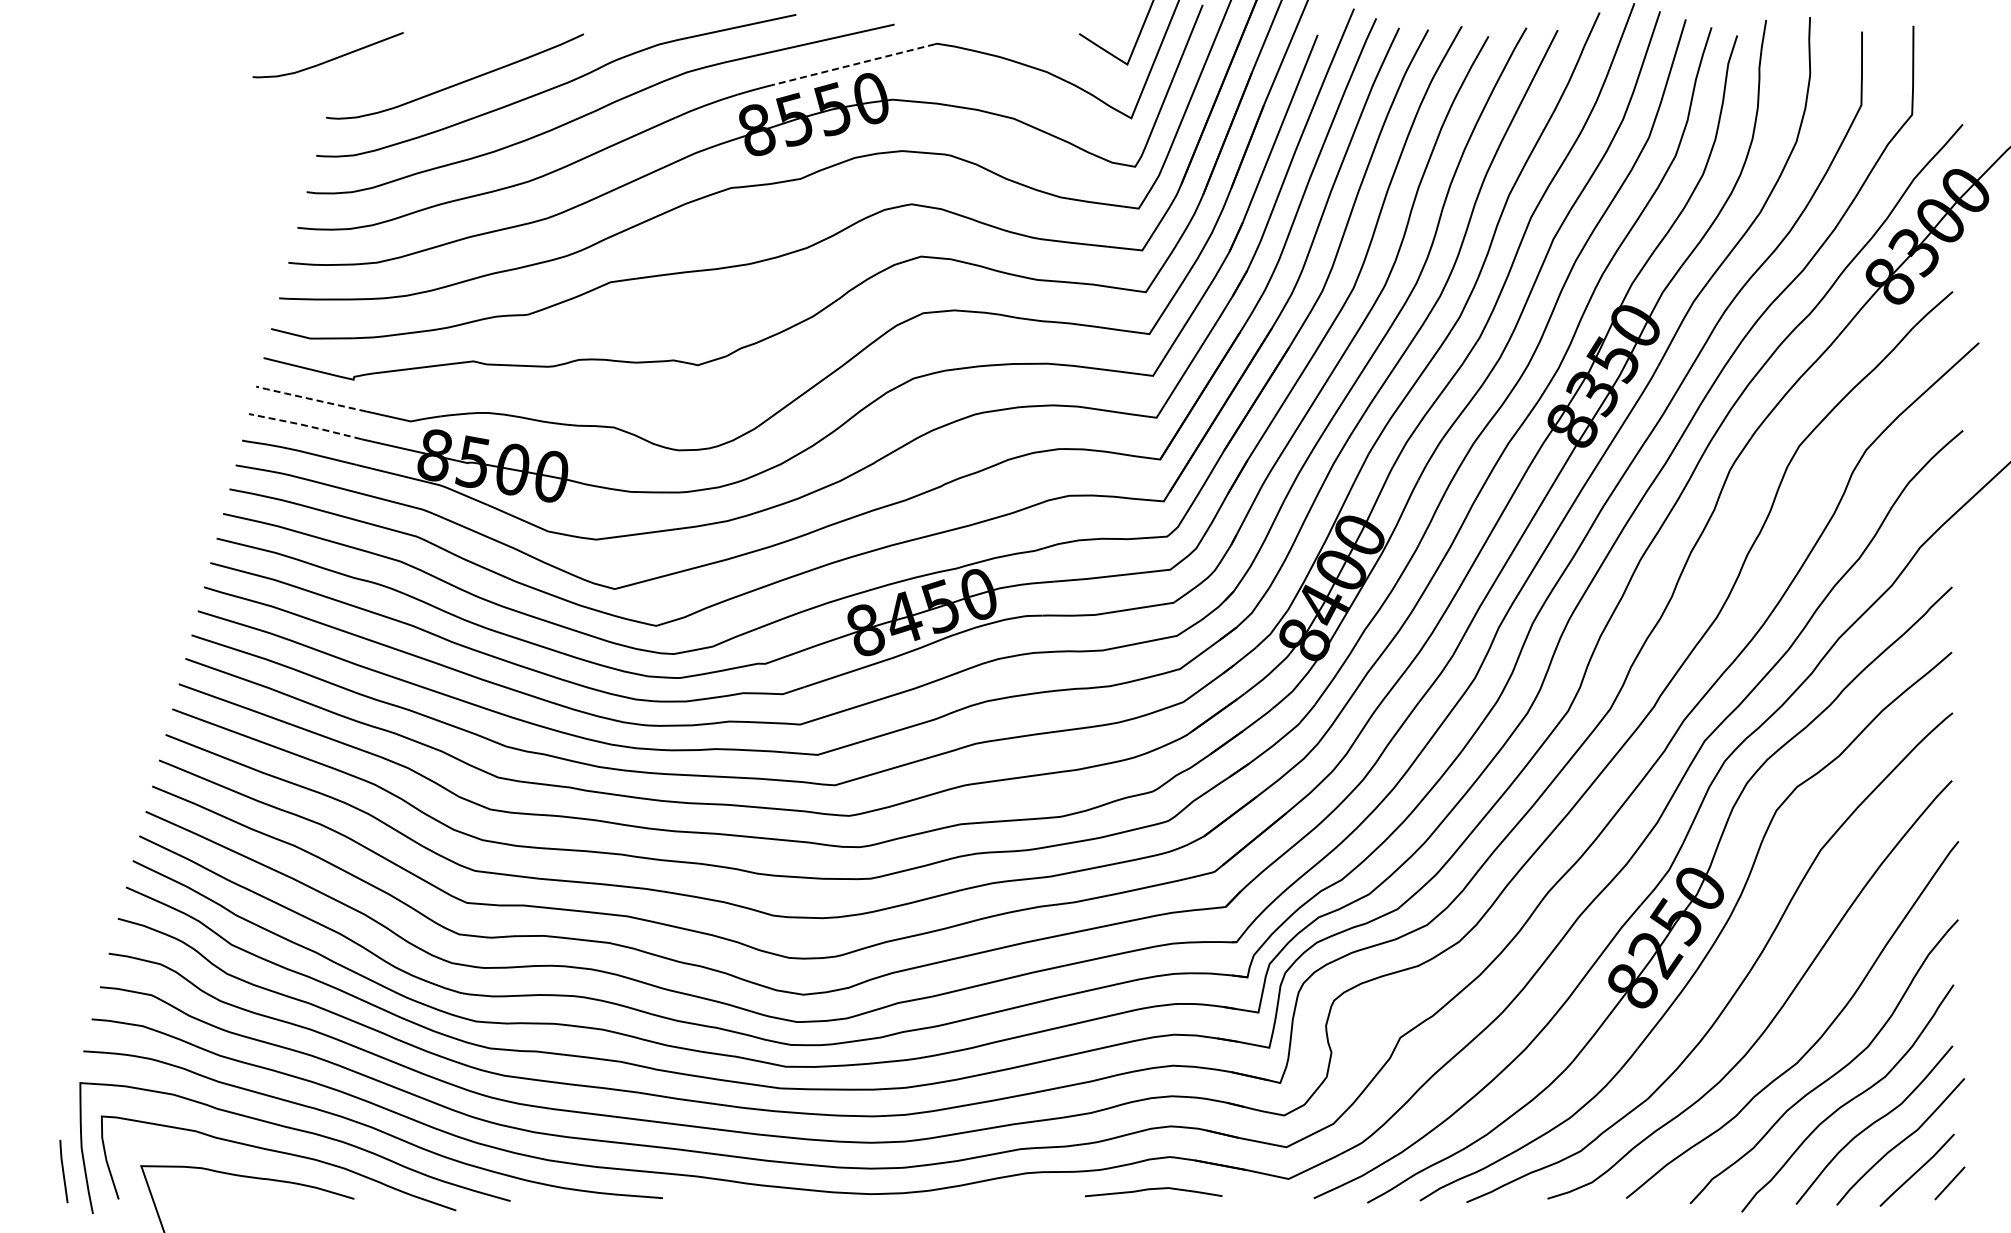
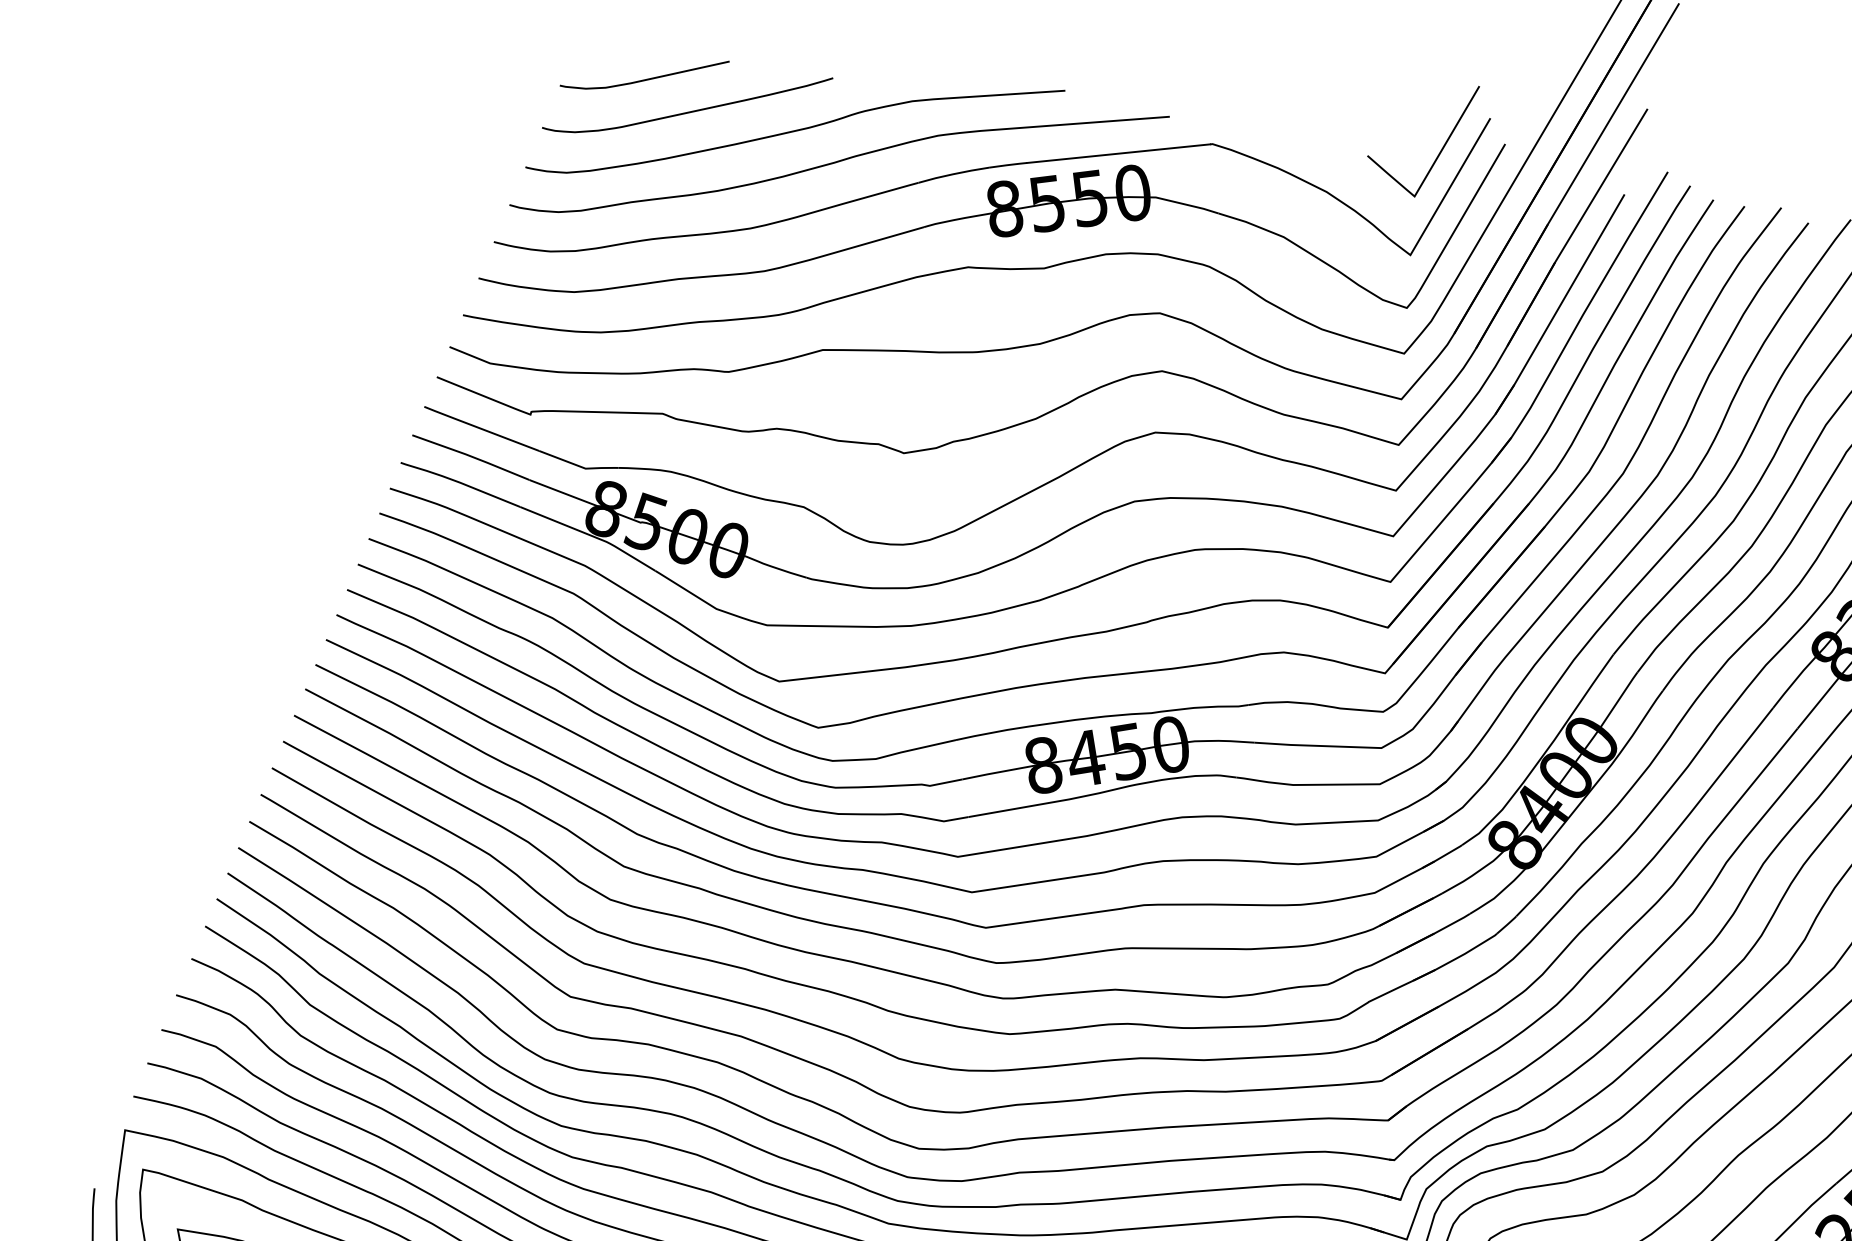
curve: (329, 59) -> (645, 78), moved
line: (852, 64) -> (1118, 153), dashed -> solid
line: (309, 398) -> (479, 427), dashed -> solid
line: (305, 425) -> (471, 456), dashed -> solid

